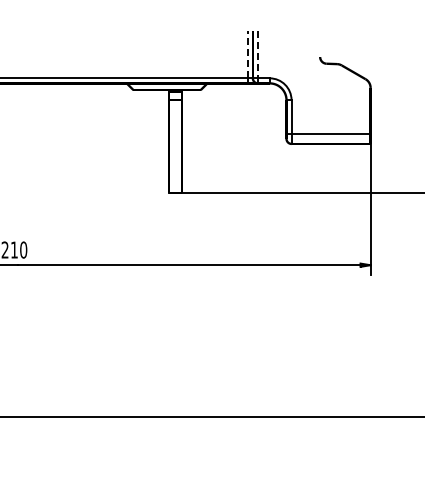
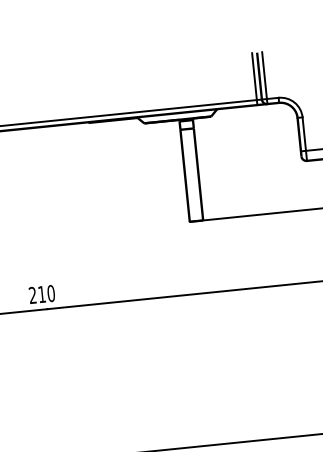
line: (247, 54) -> (254, 76), dashed -> solid
line: (257, 54) -> (264, 75), dashed -> solid

